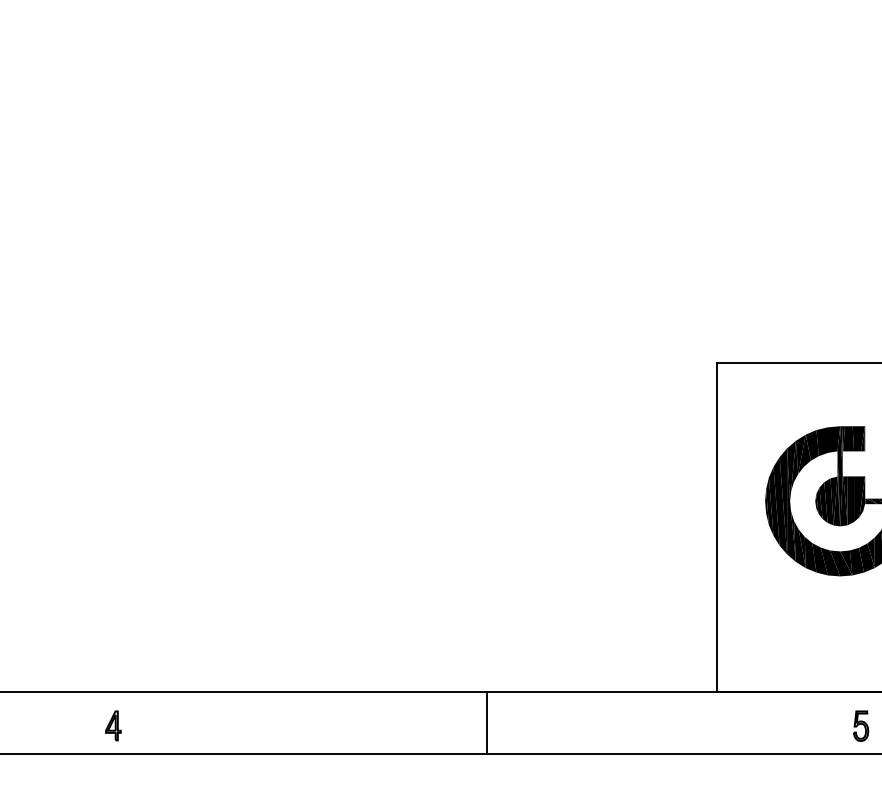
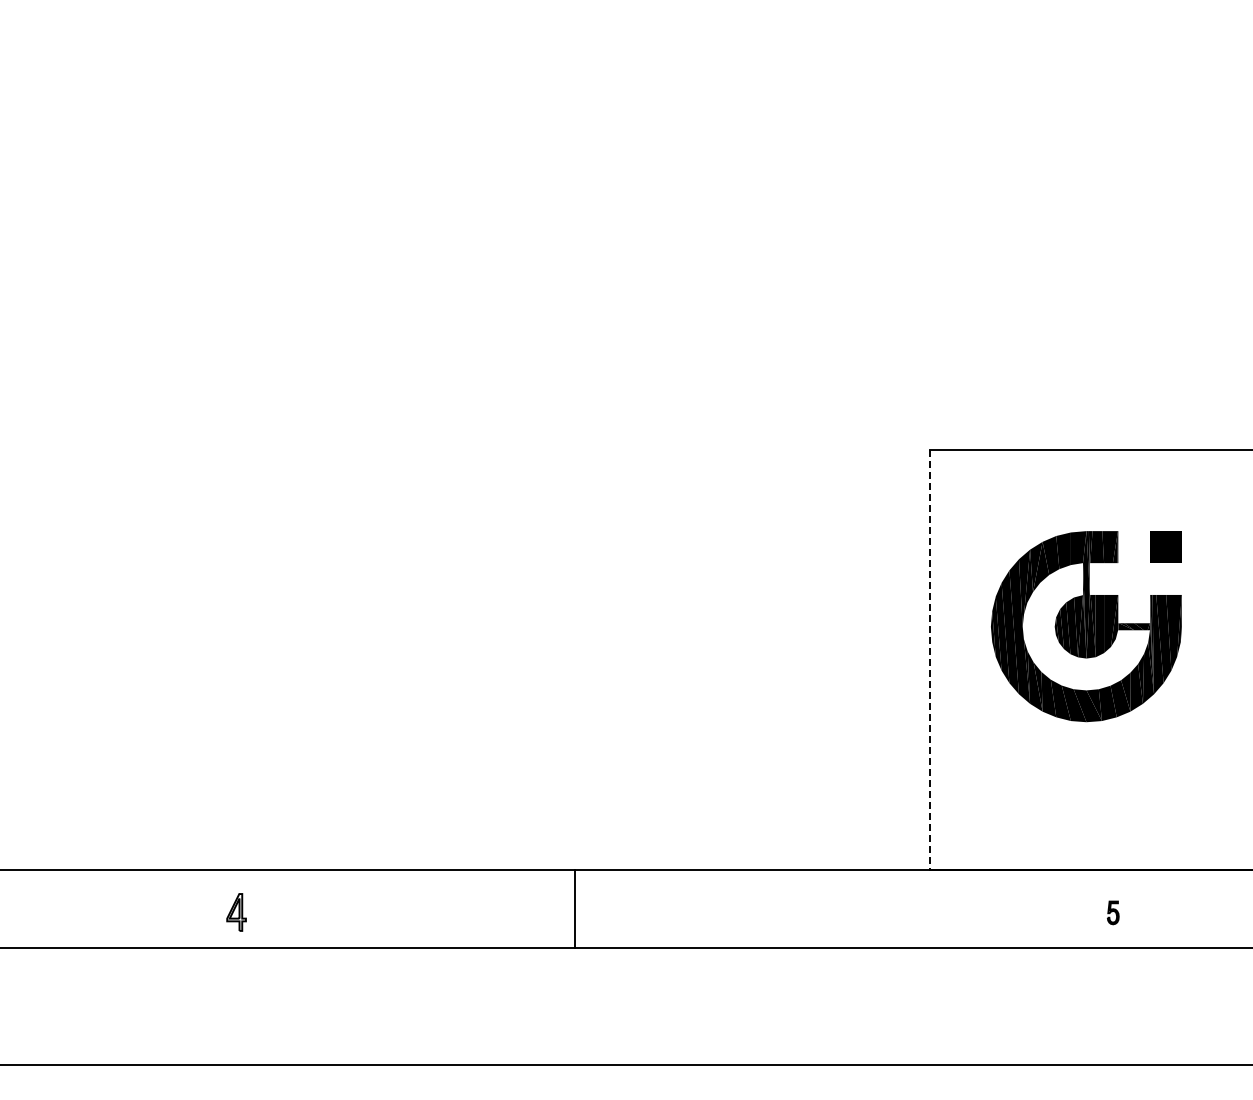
line: (716, 527) -> (929, 659), solid -> dashed
line: (486, 722) -> (574, 908), moved
part: (113, 725) -> (236, 912), moved
part: (861, 725) -> (1113, 912), size x0.6

